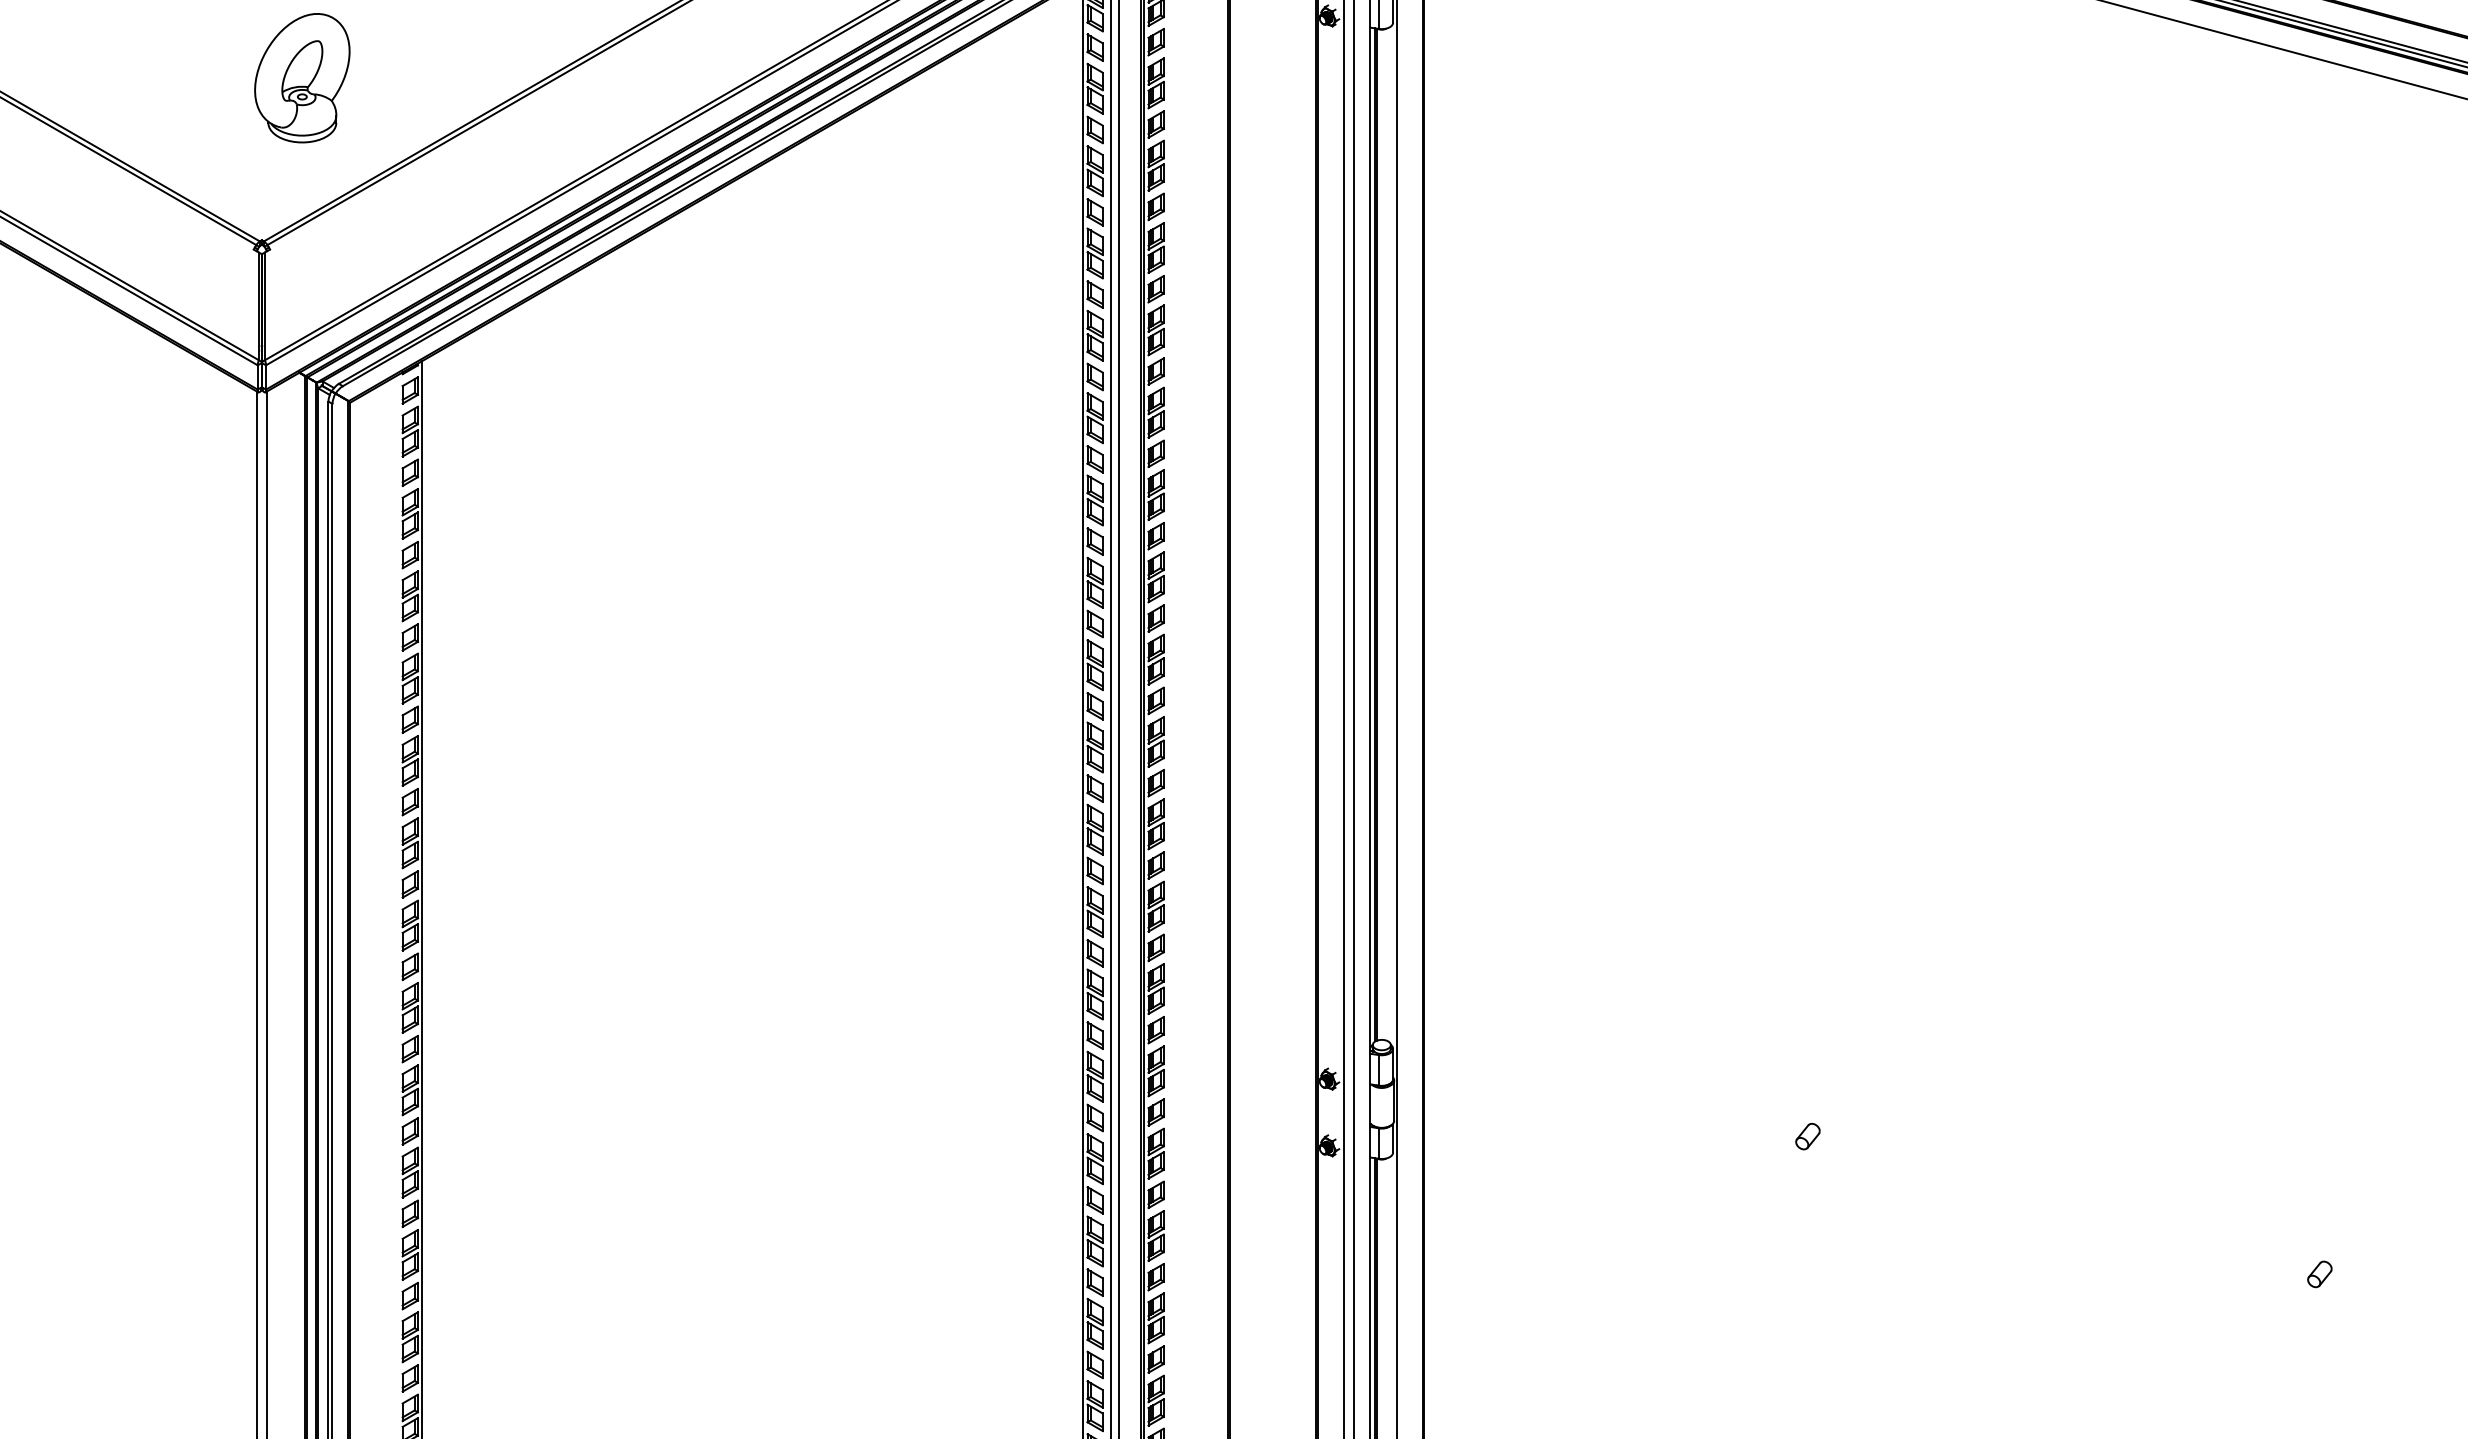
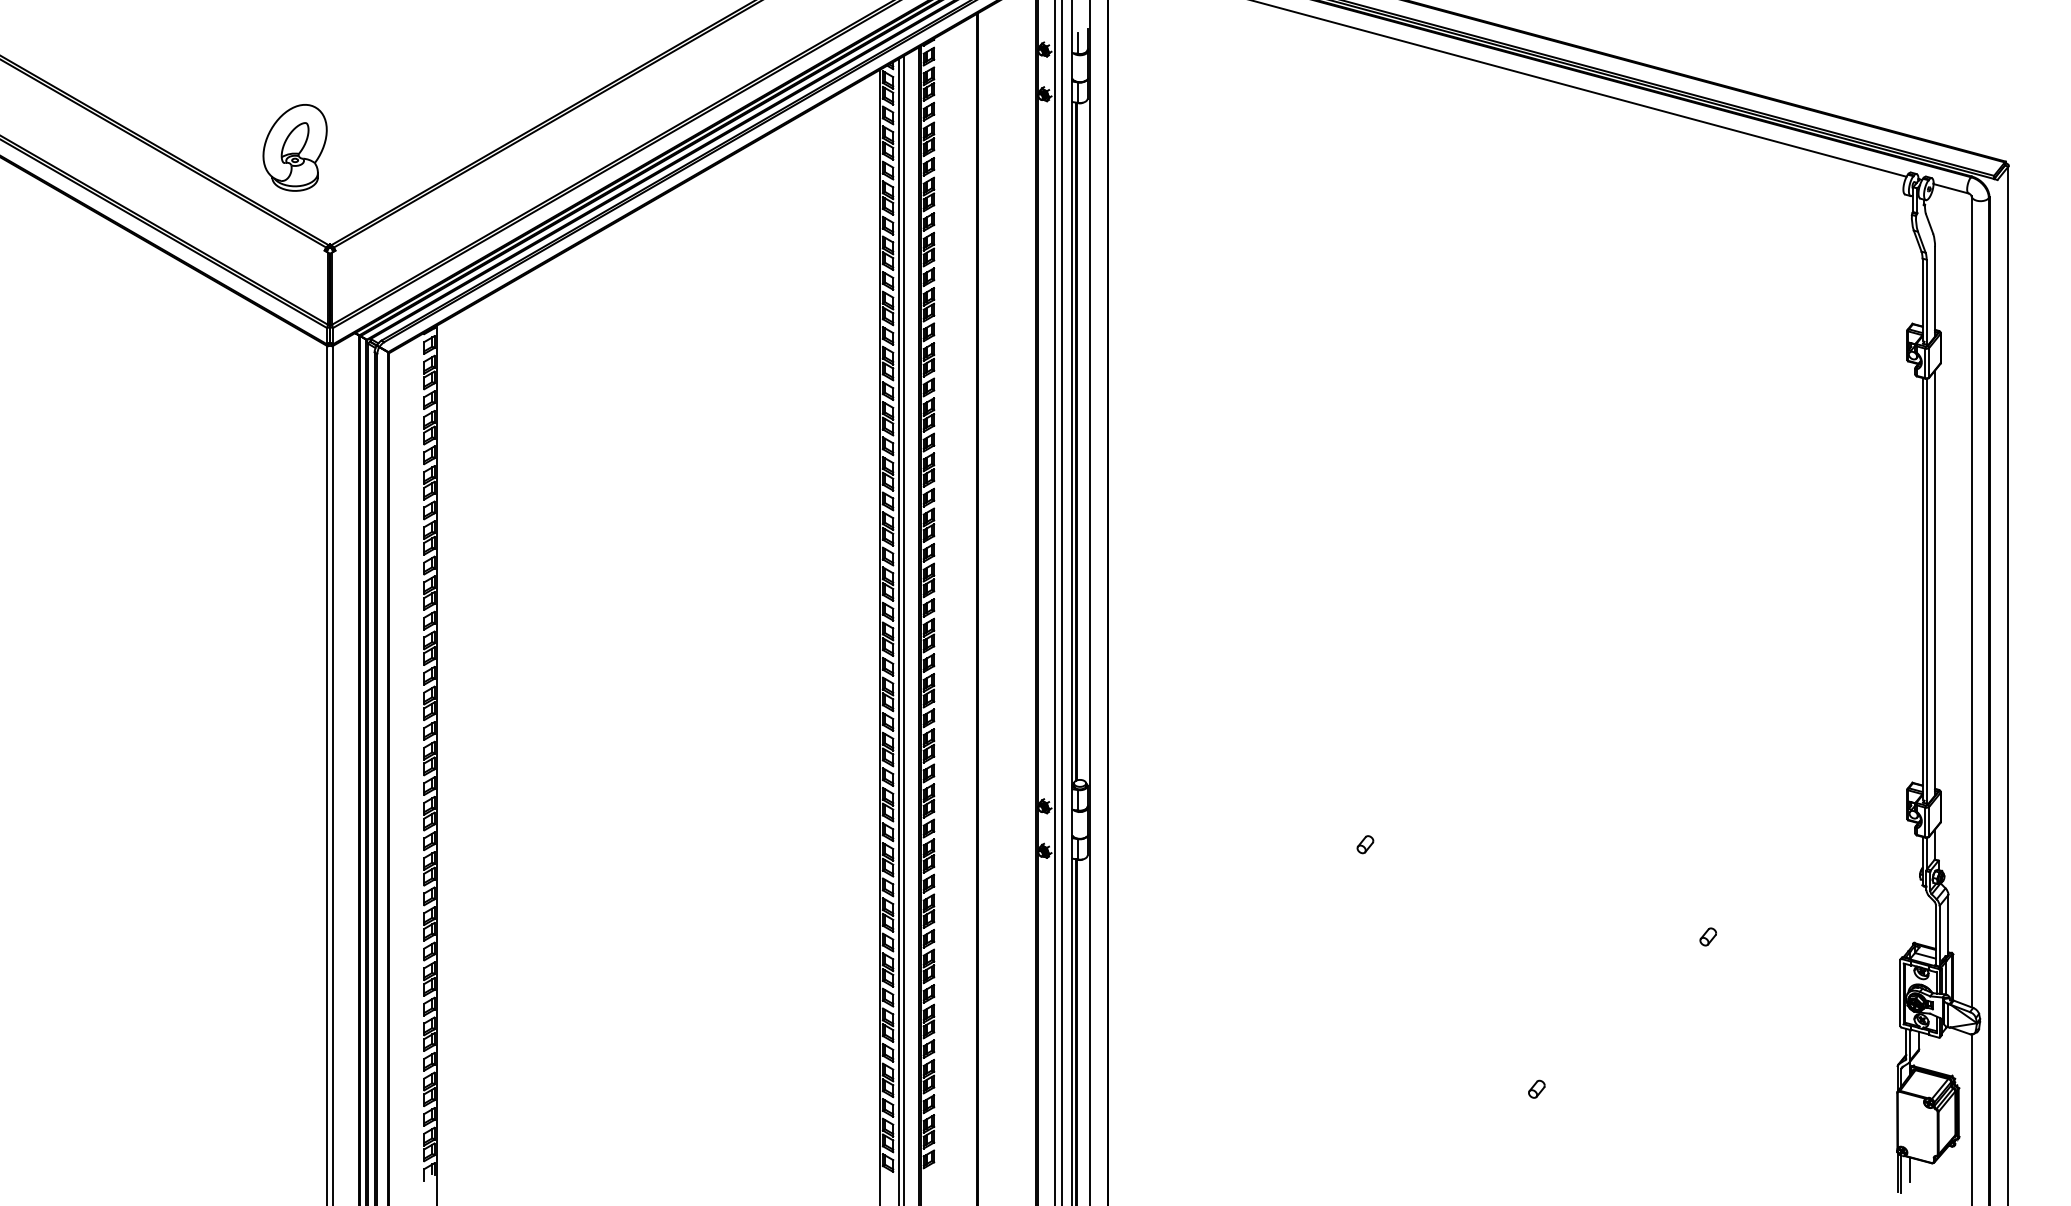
part: (301, 77) -> (294, 147), moved

